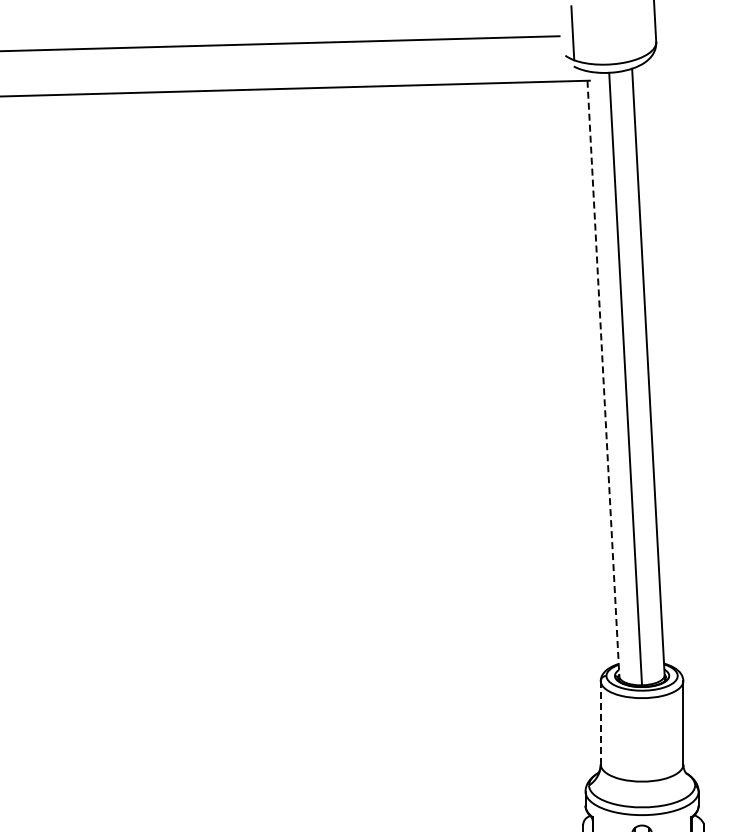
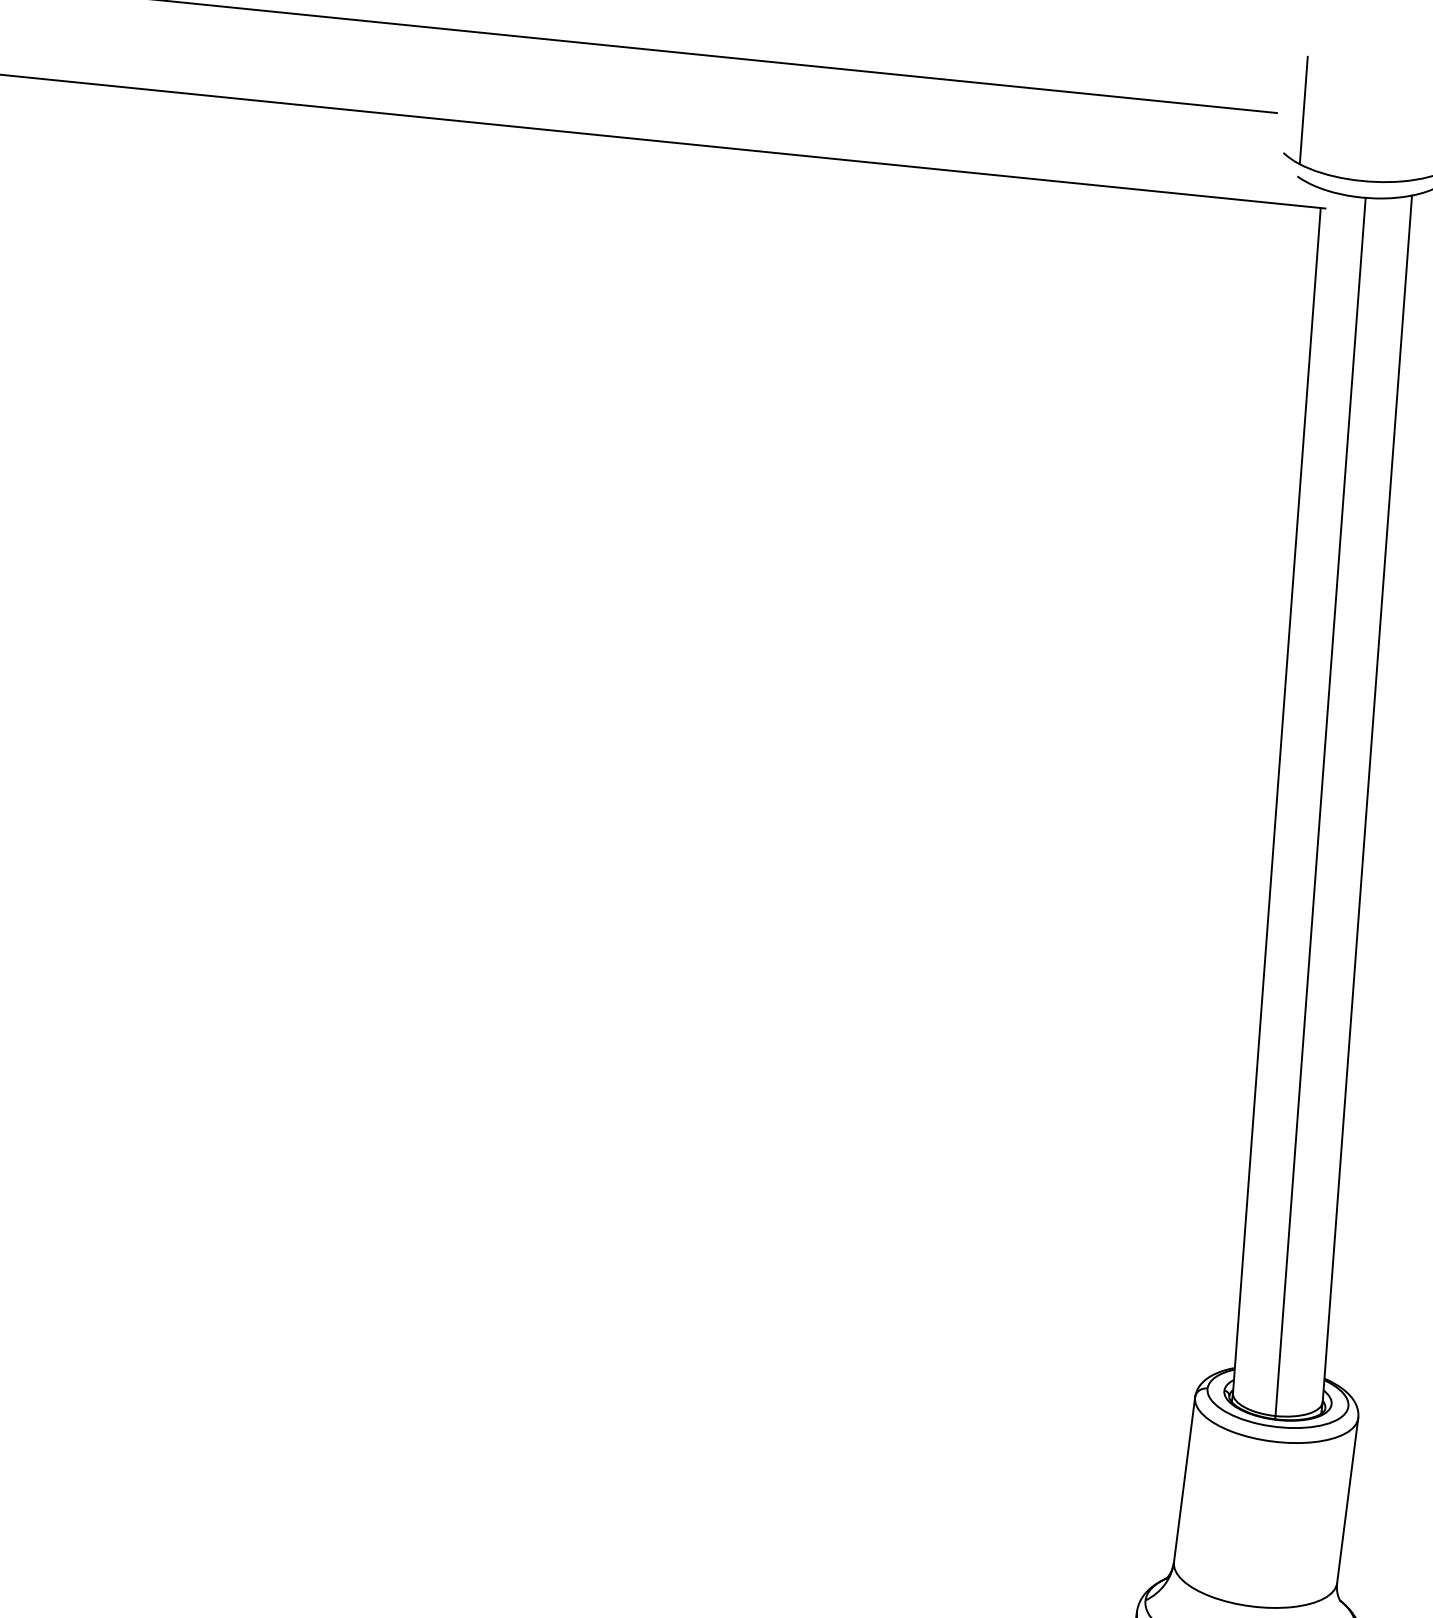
line: (603, 379) -> (1276, 802), dashed -> solid
line: (600, 722) -> (1184, 1478), dashed -> solid

